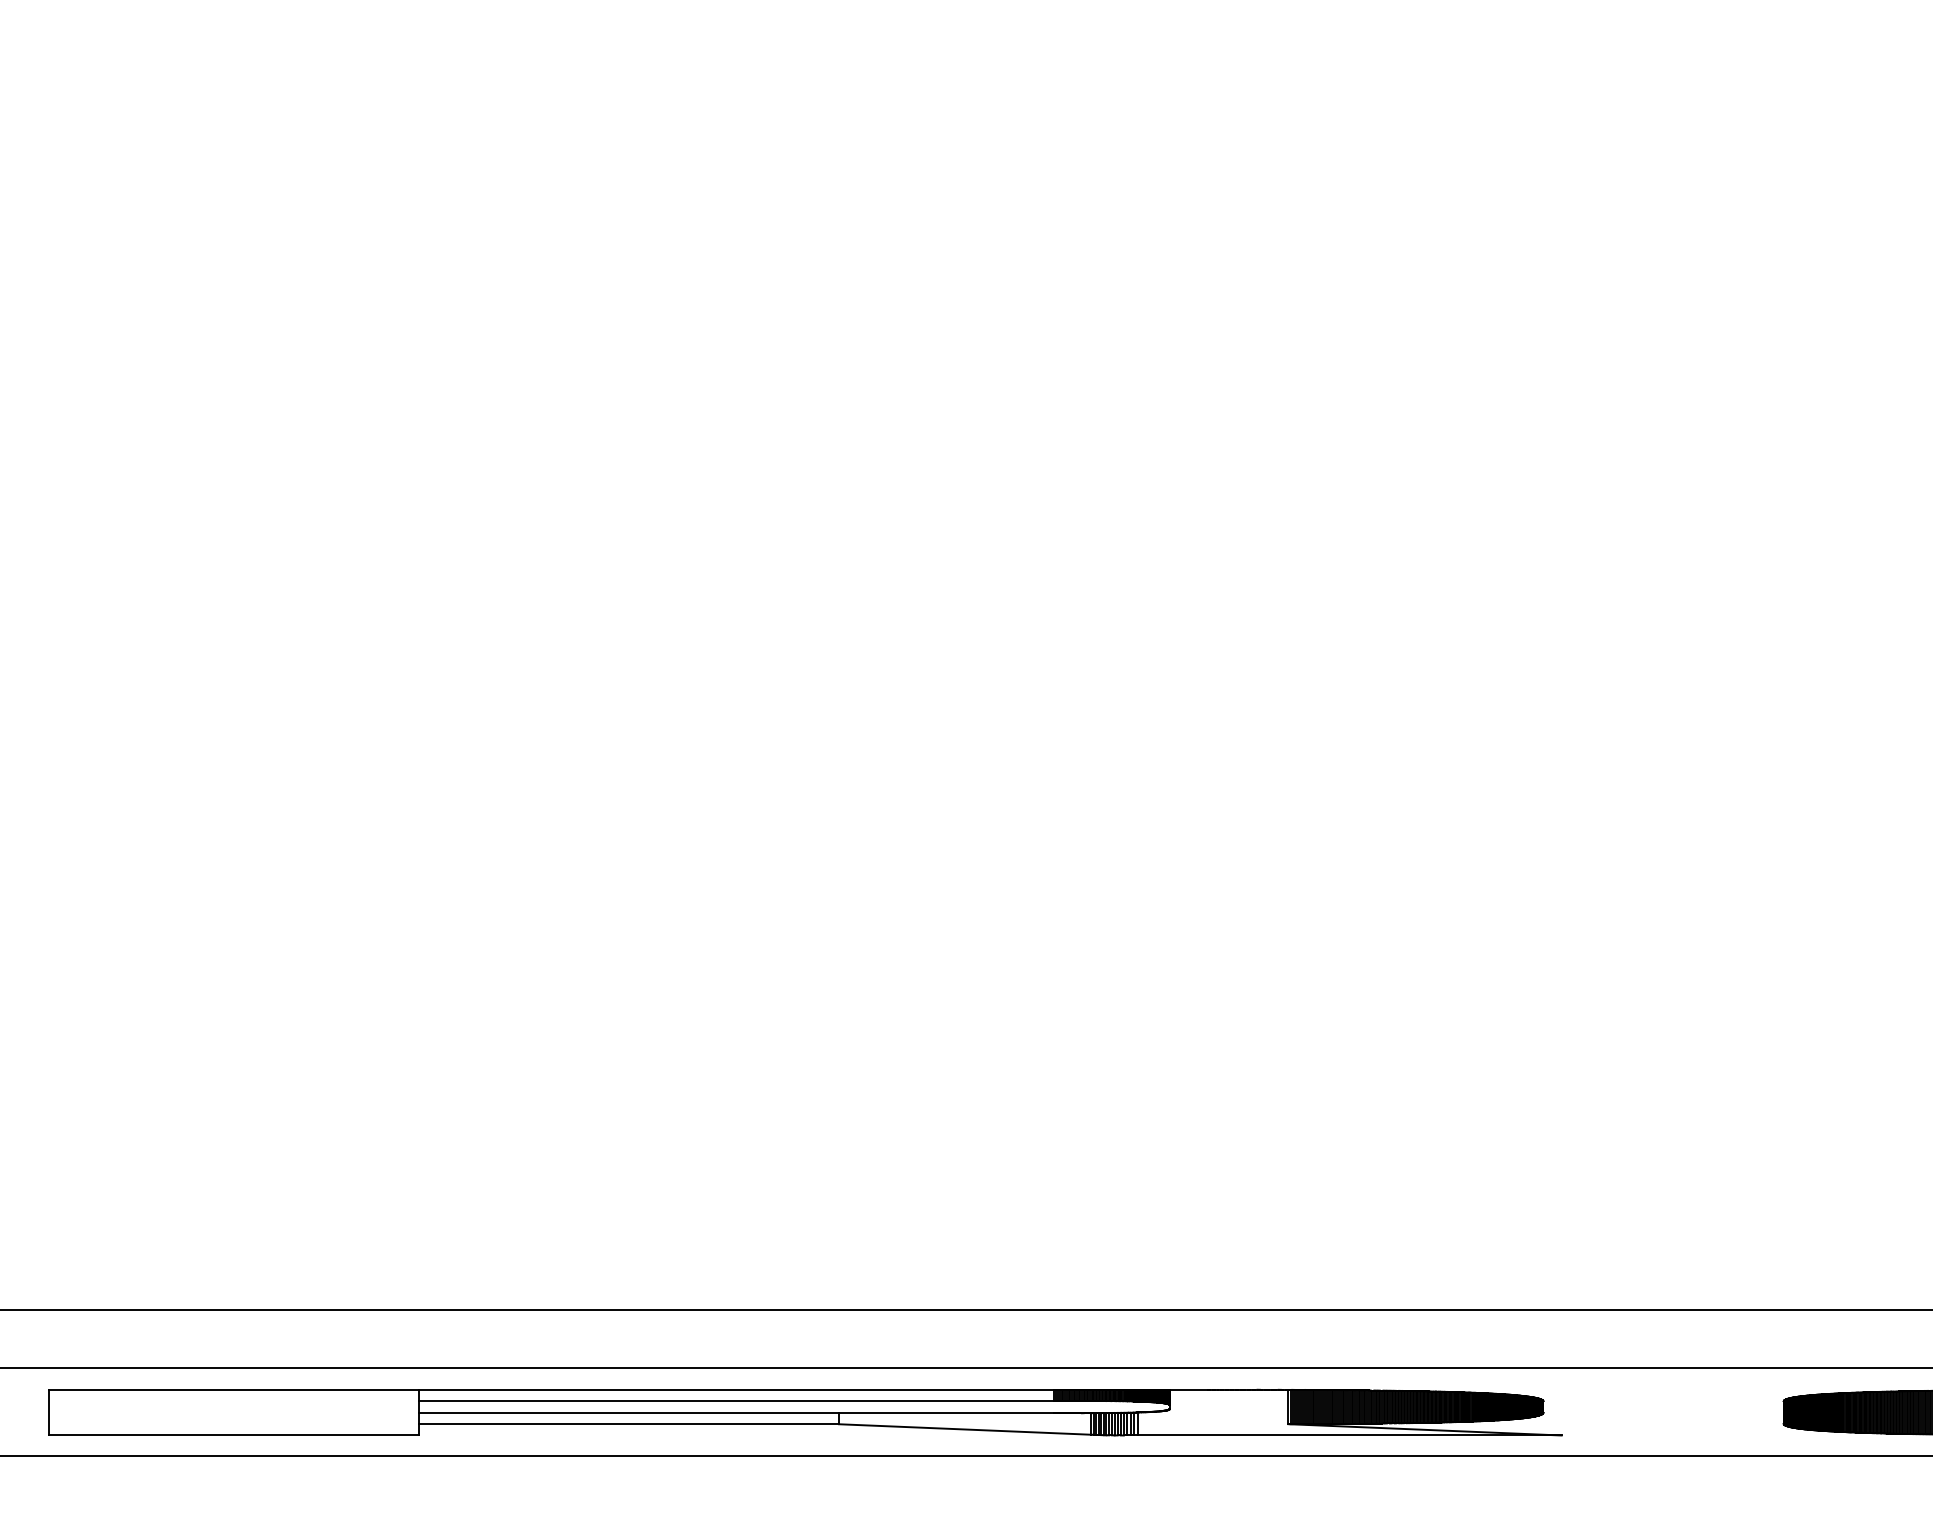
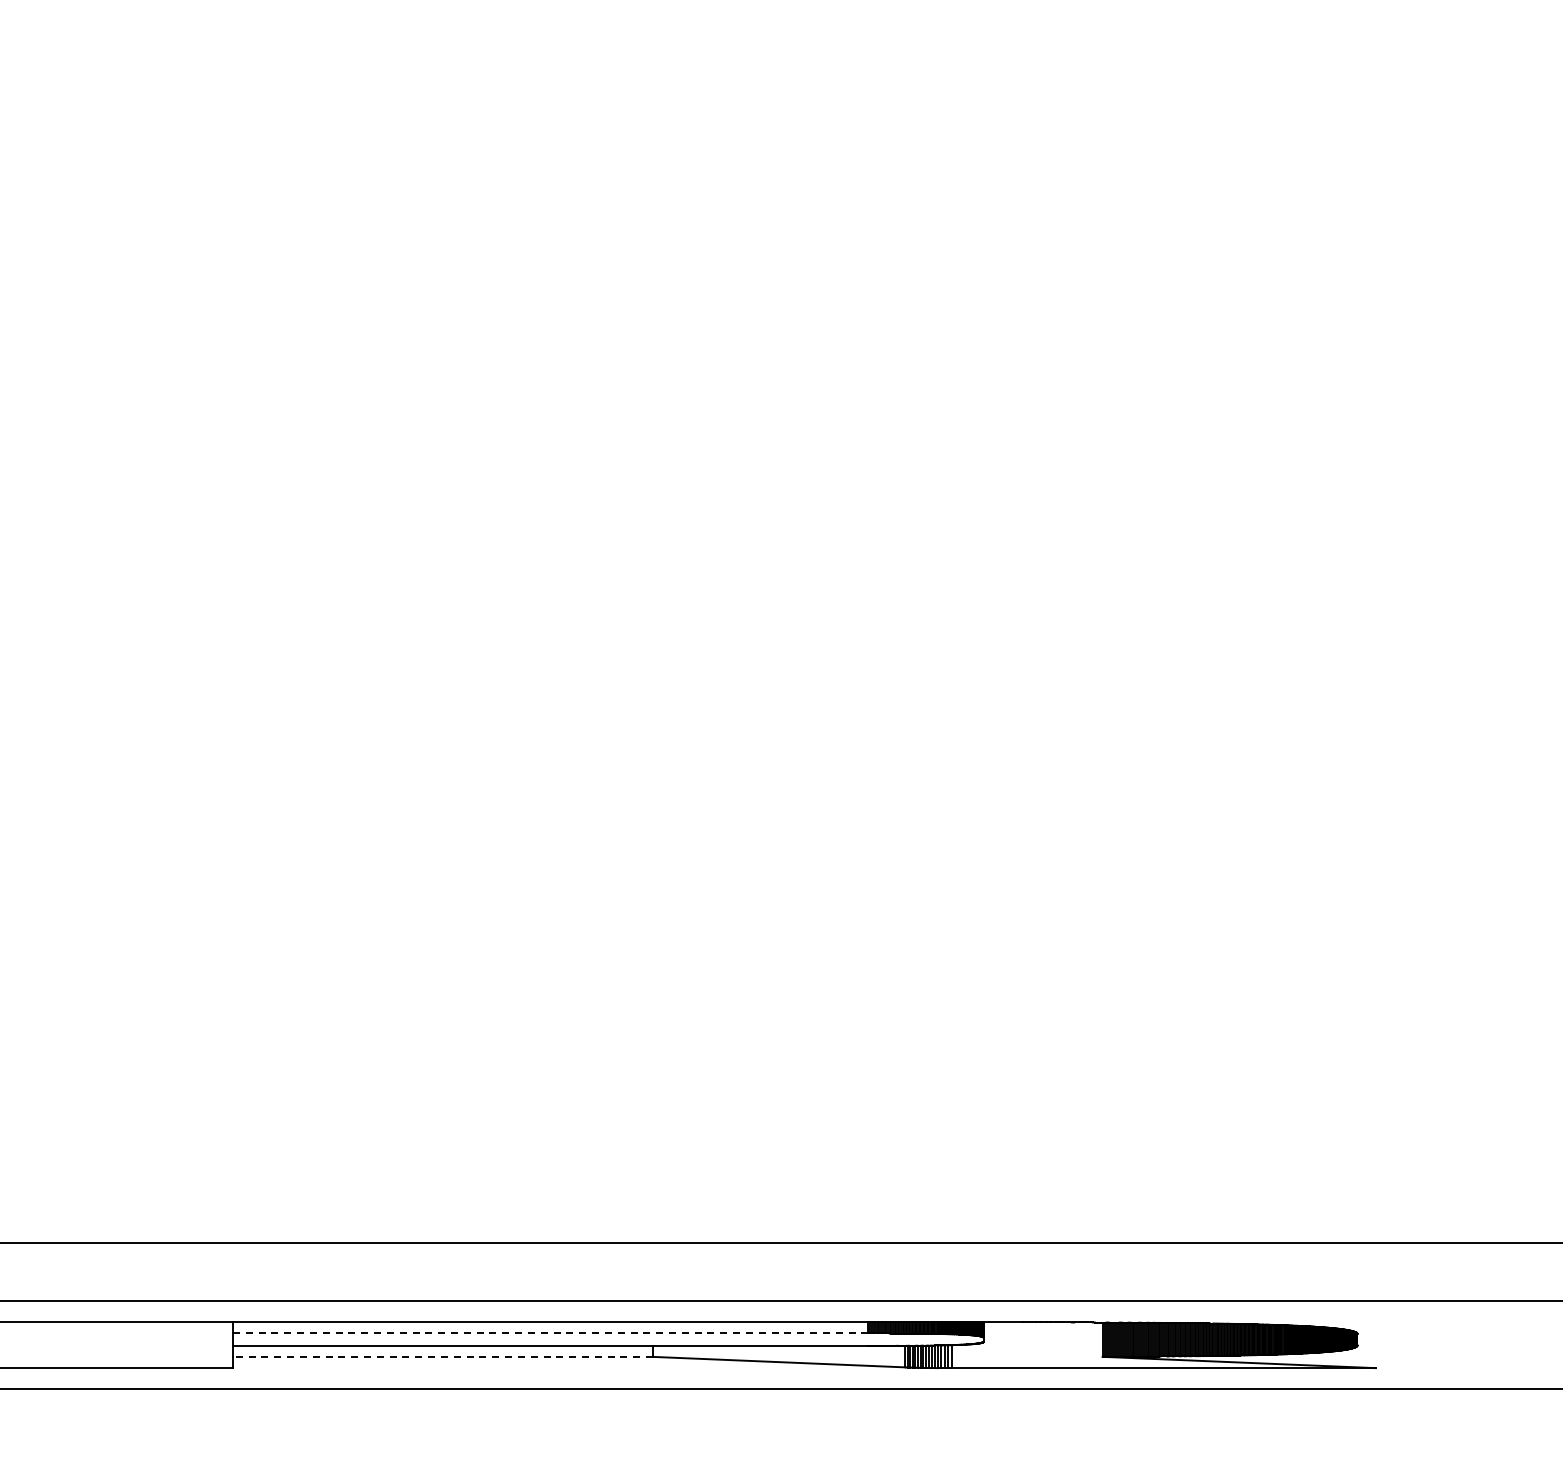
line: (736, 1400) -> (550, 1333), solid -> dashed
line: (628, 1424) -> (442, 1357), solid -> dashed

